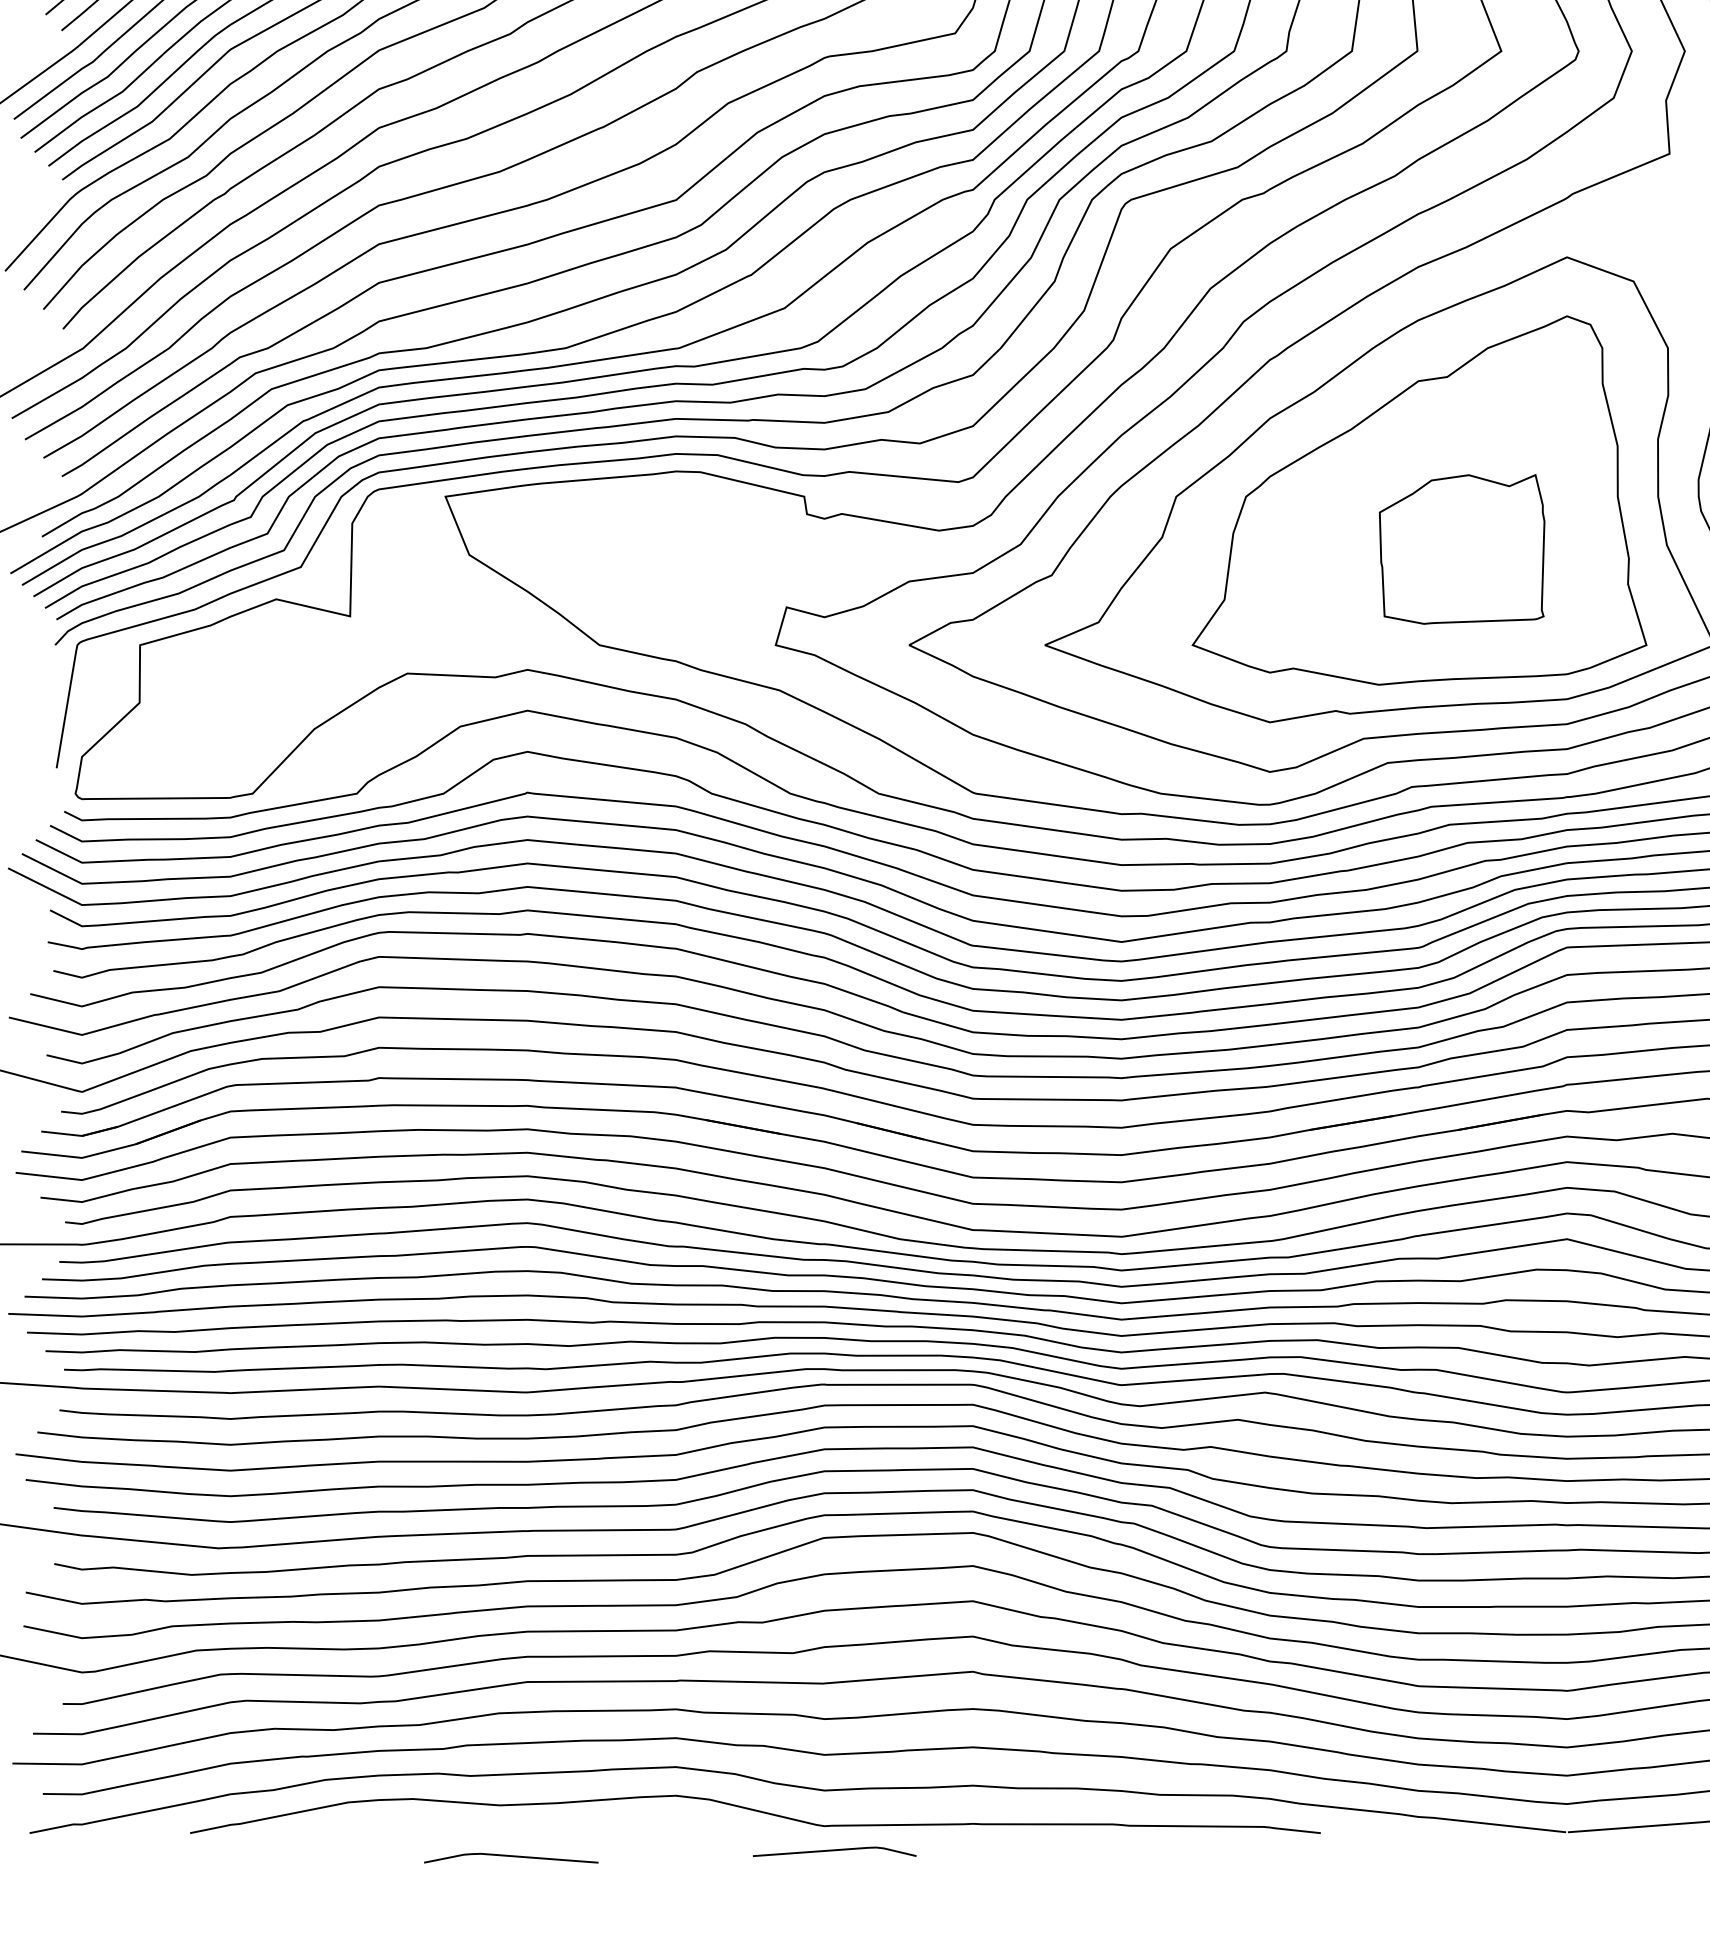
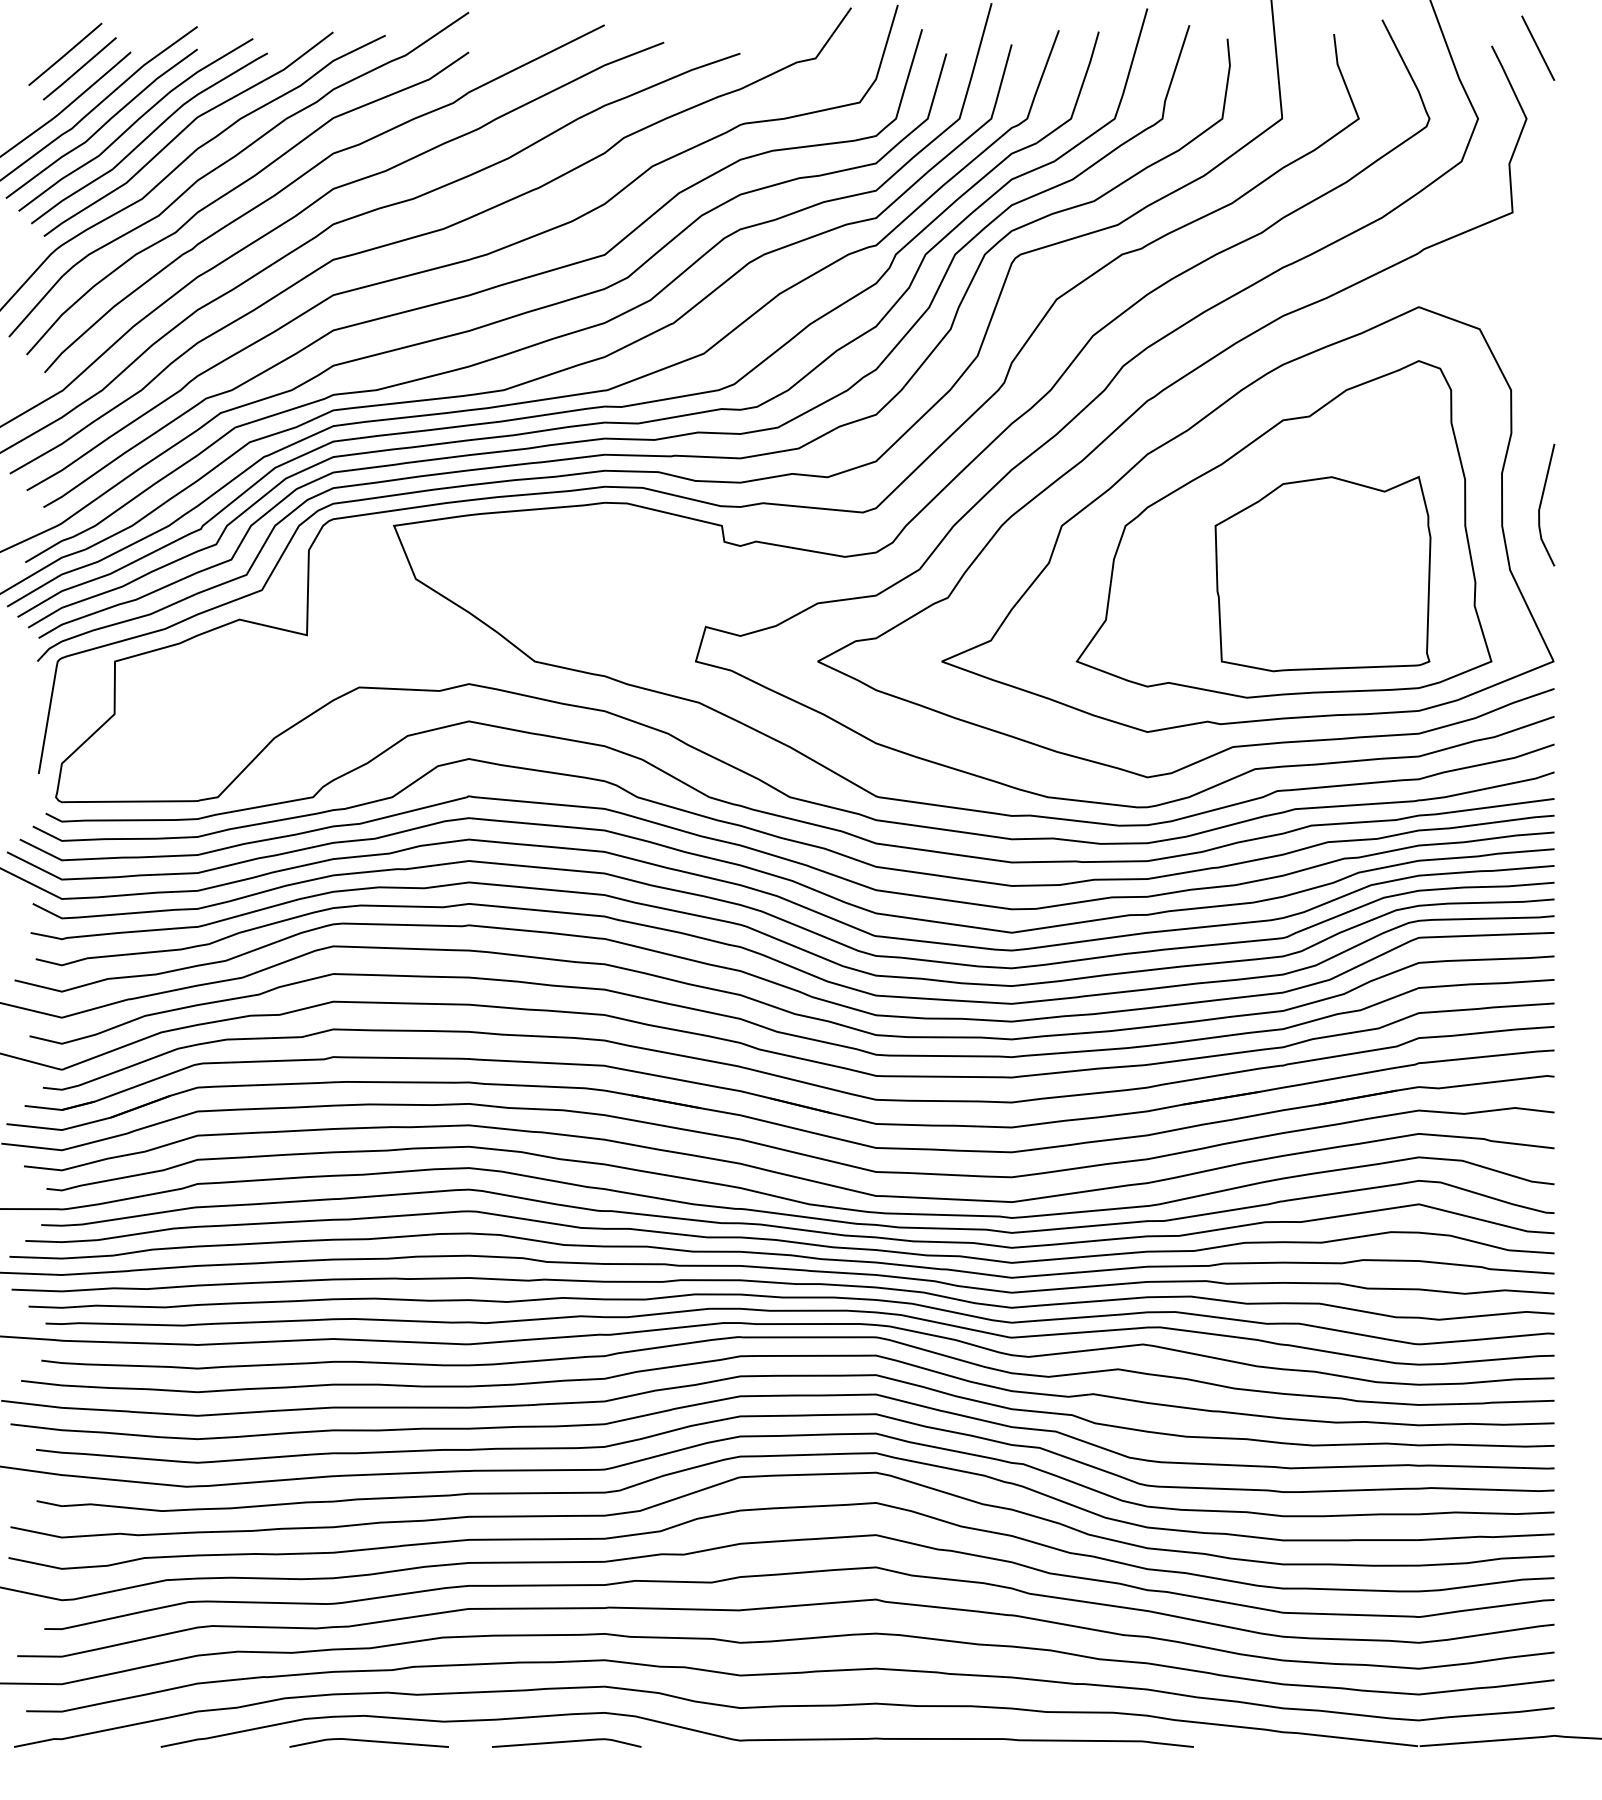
part: (1461, 548) -> (1322, 573), size x1.43
line: (834, 1851) -> (566, 1742), moved
line: (510, 1856) -> (368, 1741), moved

